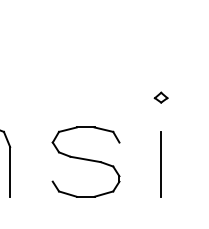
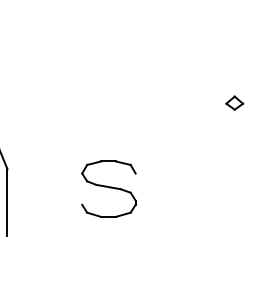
part: (160, 97) -> (233, 102), moved
part: (85, 161) -> (108, 188), size x0.6
line: (161, 163) -> (209, 191), removed

